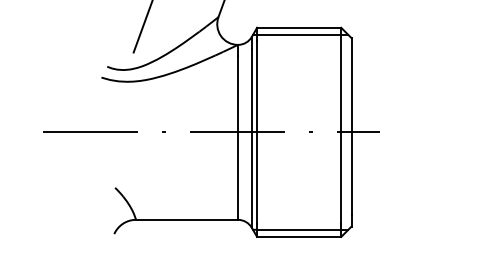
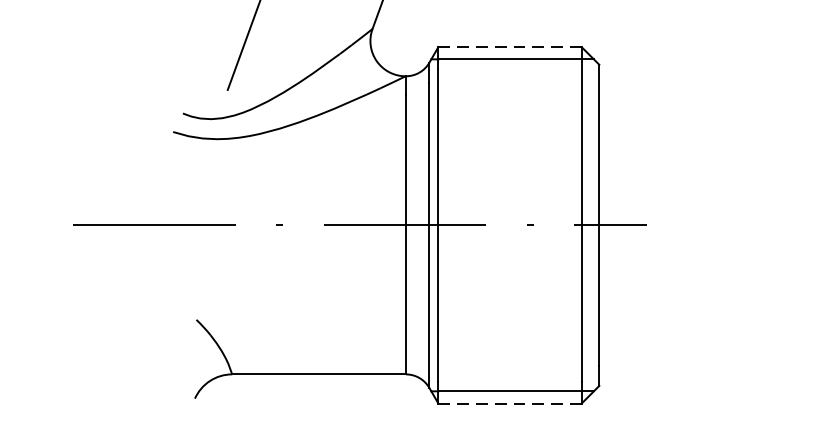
line: (298, 27) -> (508, 46), solid -> dashed
line: (298, 236) -> (508, 402), solid -> dashed

